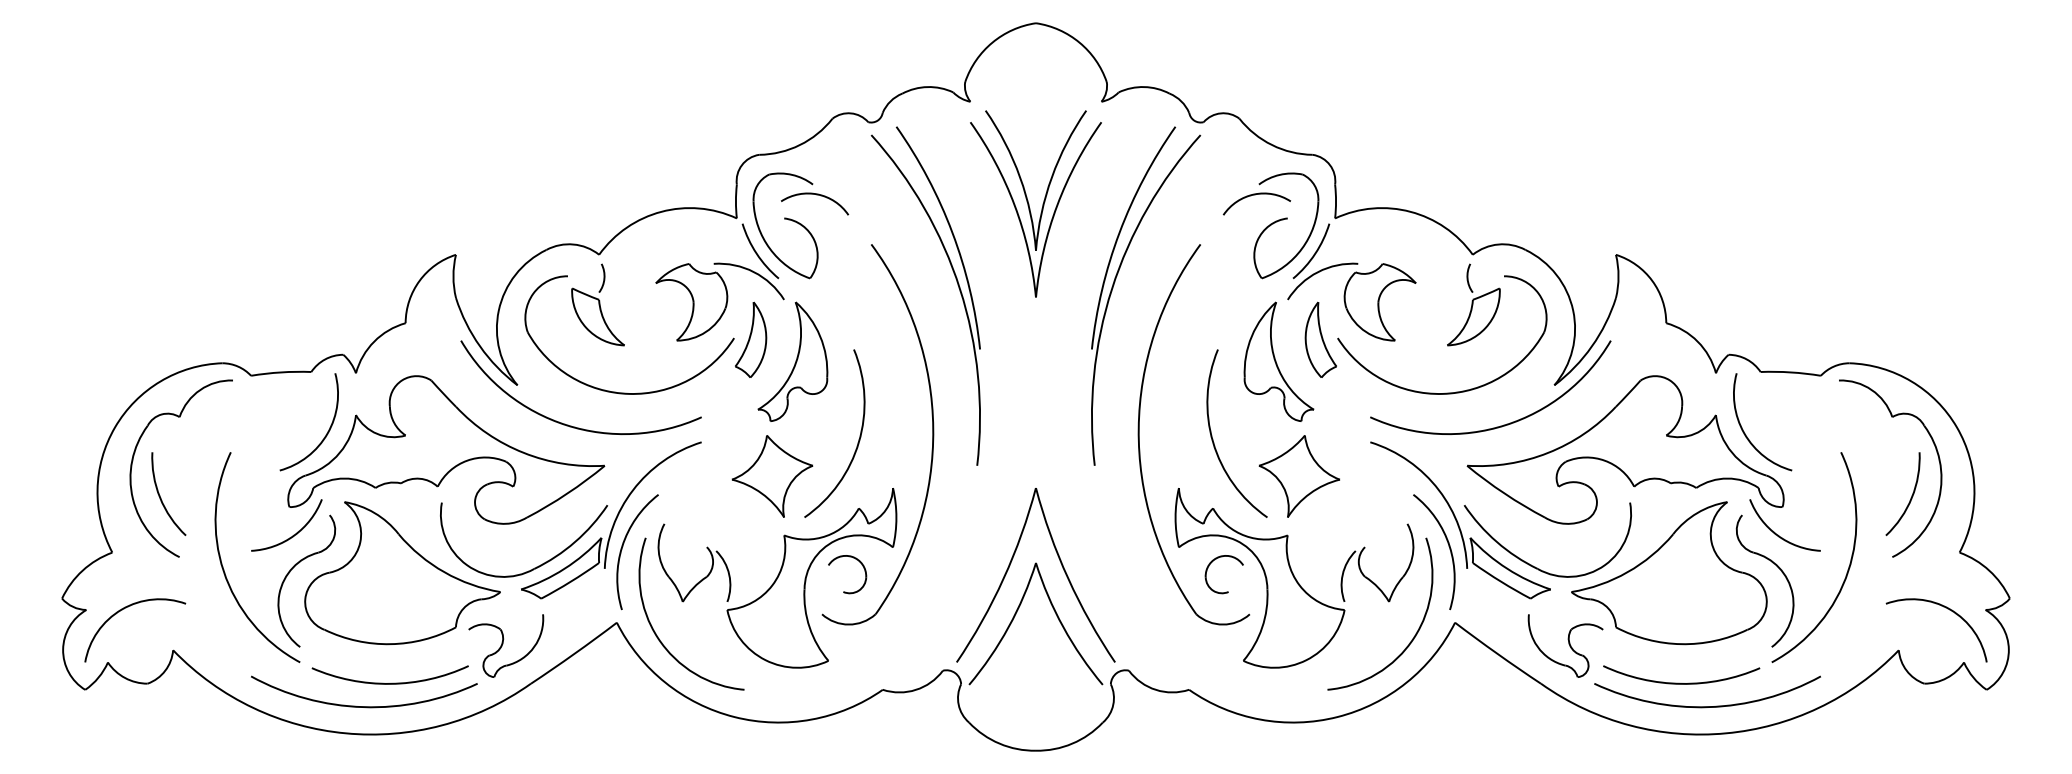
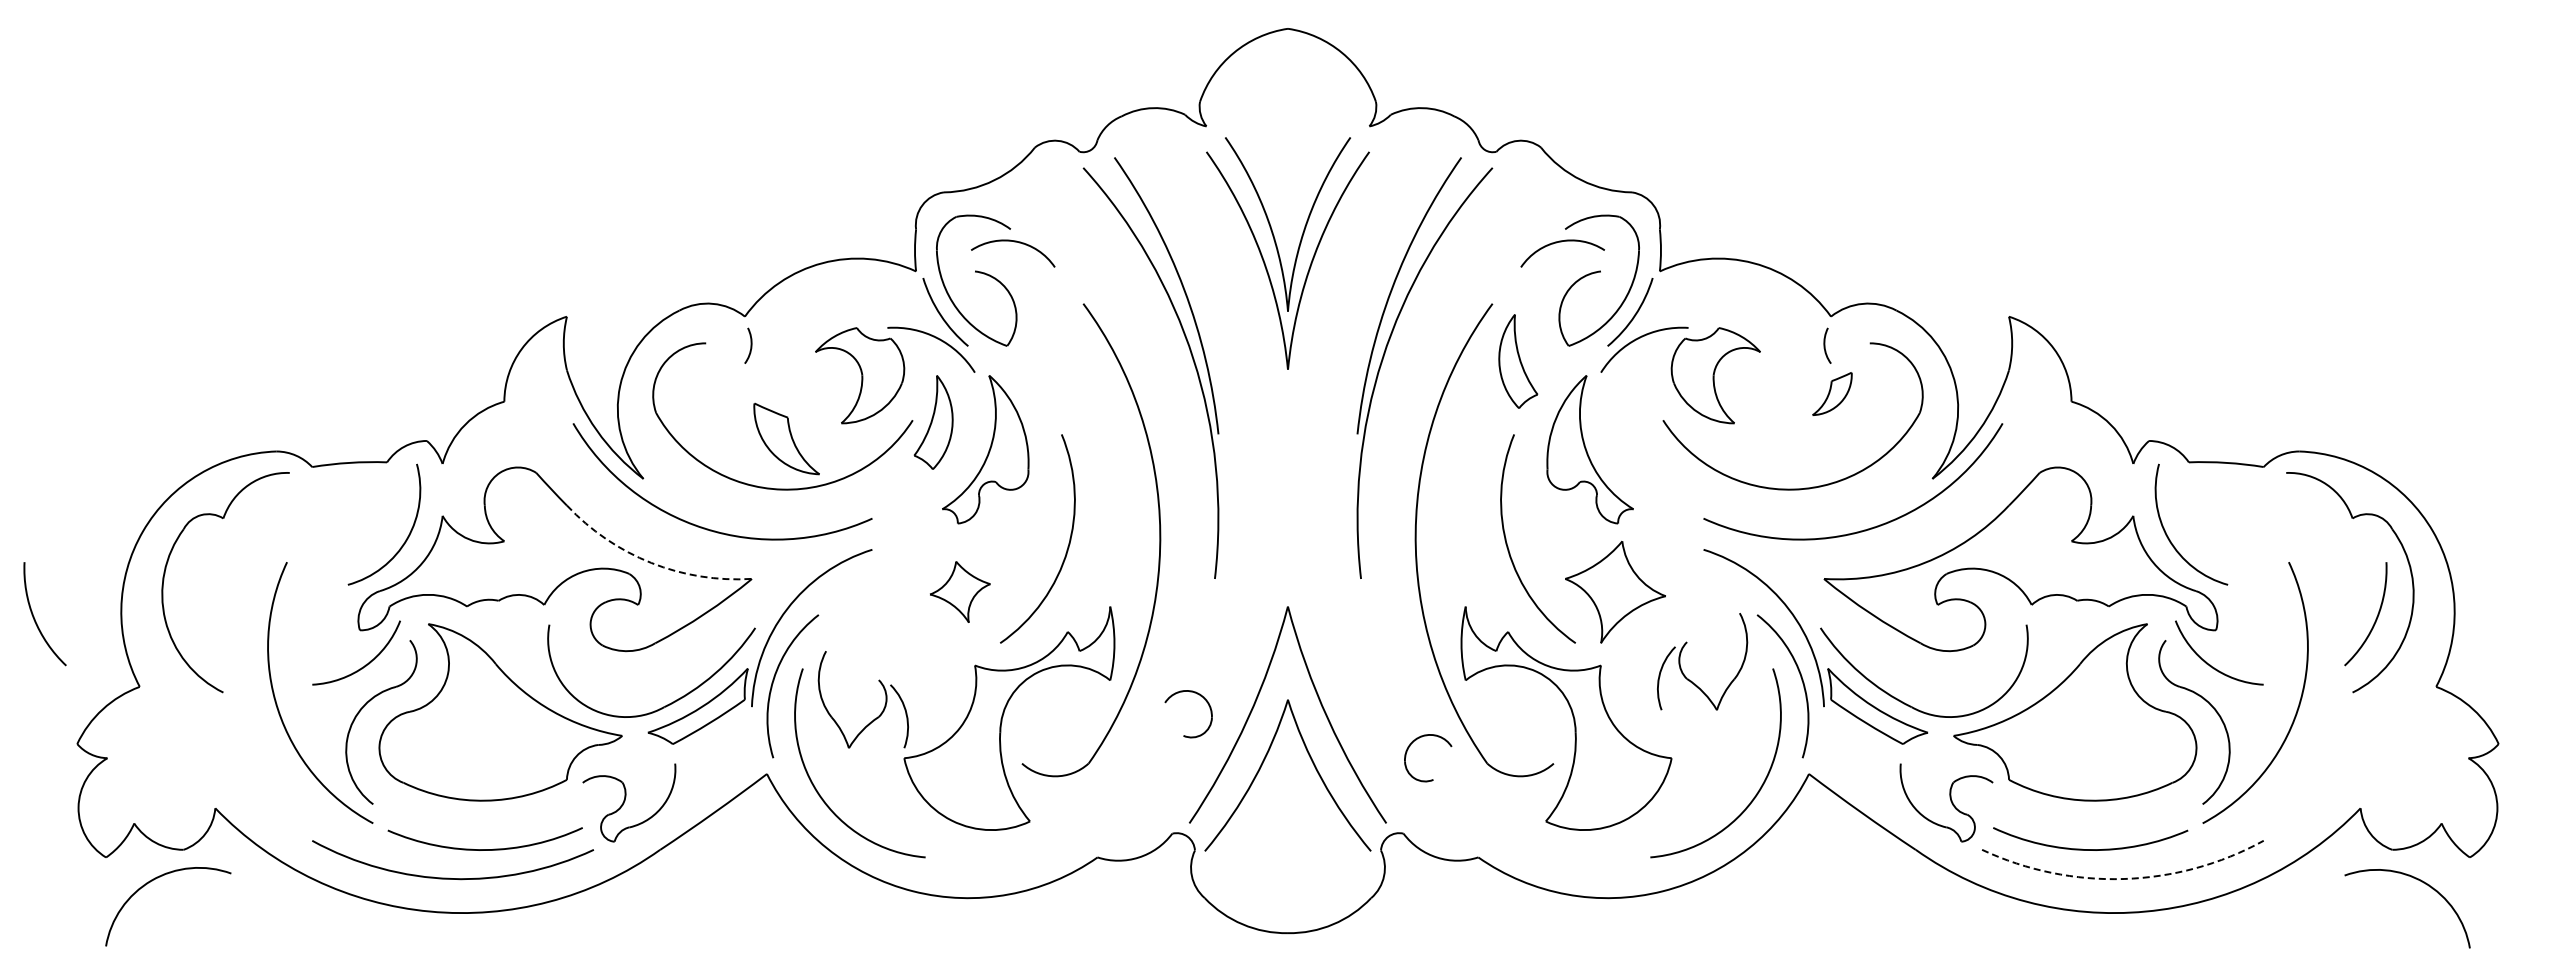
part: (598, 316) -> (786, 438), moved
part: (1473, 316) -> (1832, 393), size x0.6
part: (1321, 339) -> (1518, 361), moved
arc: (523, 452) -> (651, 562), solid -> dashed
part: (771, 475) -> (959, 591), size x0.6
arc: (161, 497) -> (35, 618), moved
part: (1360, 567) -> (1681, 667), moved
part: (845, 591) -> (1186, 735), moved
part: (1226, 591) -> (1430, 779), moved
arc: (124, 609) -> (154, 880), moved
arc: (1947, 609) -> (2421, 882), moved
arc: (1708, 707) -> (2124, 879), solid -> dashed

